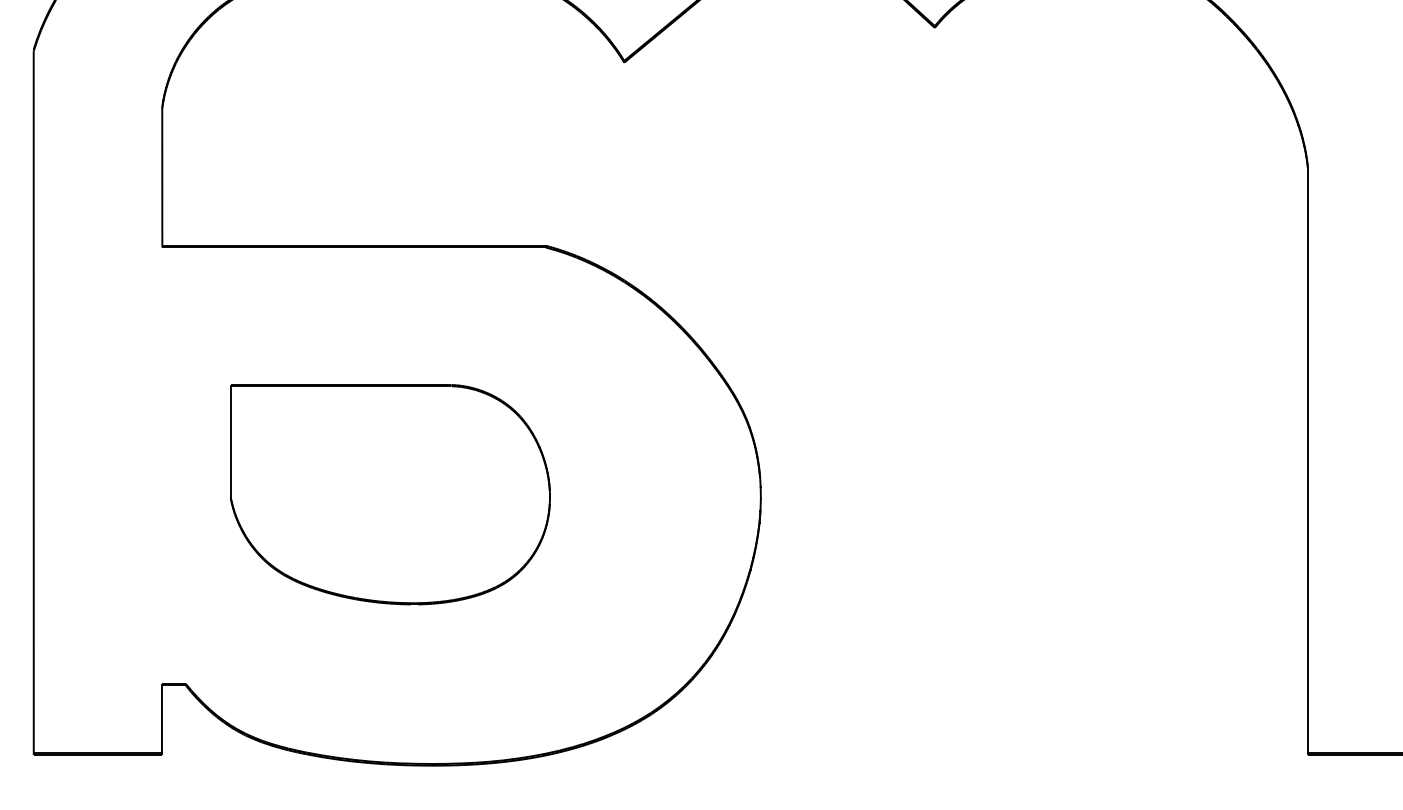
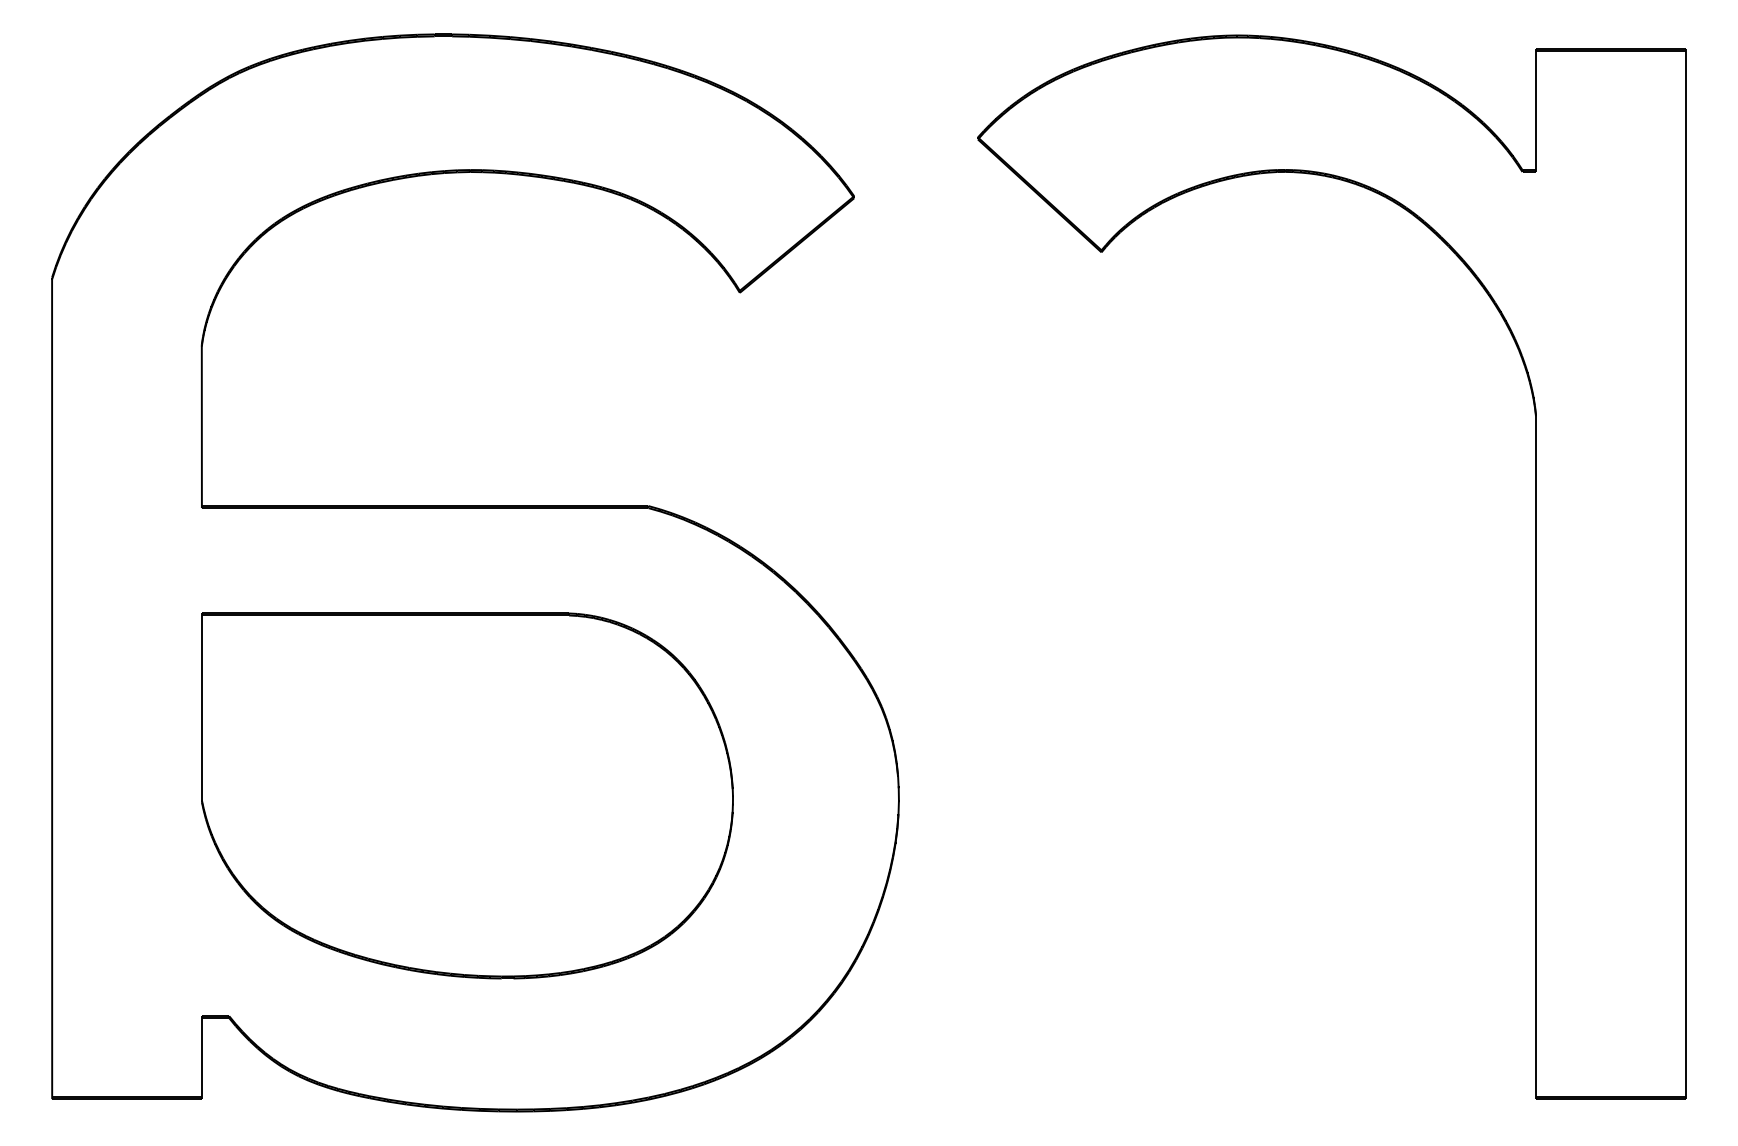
part: (390, 494) -> (467, 795), size x1.43

